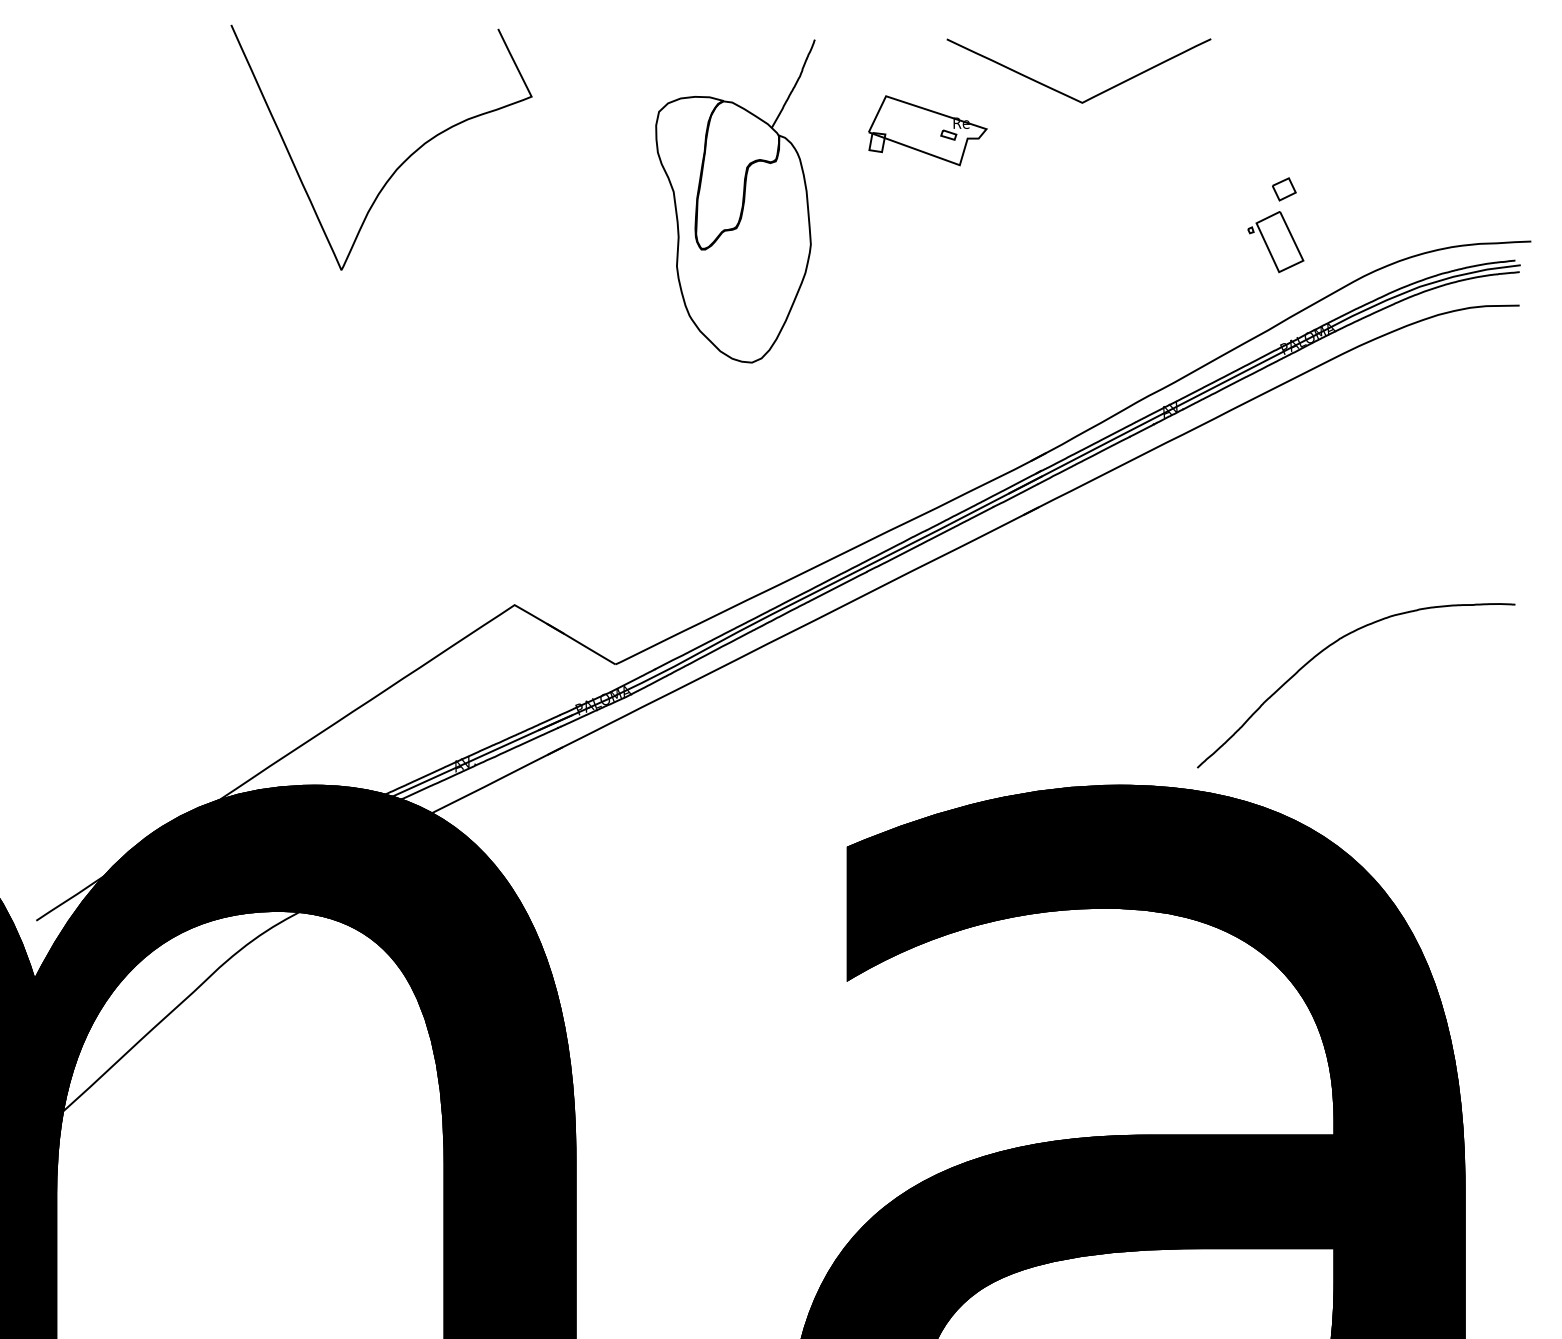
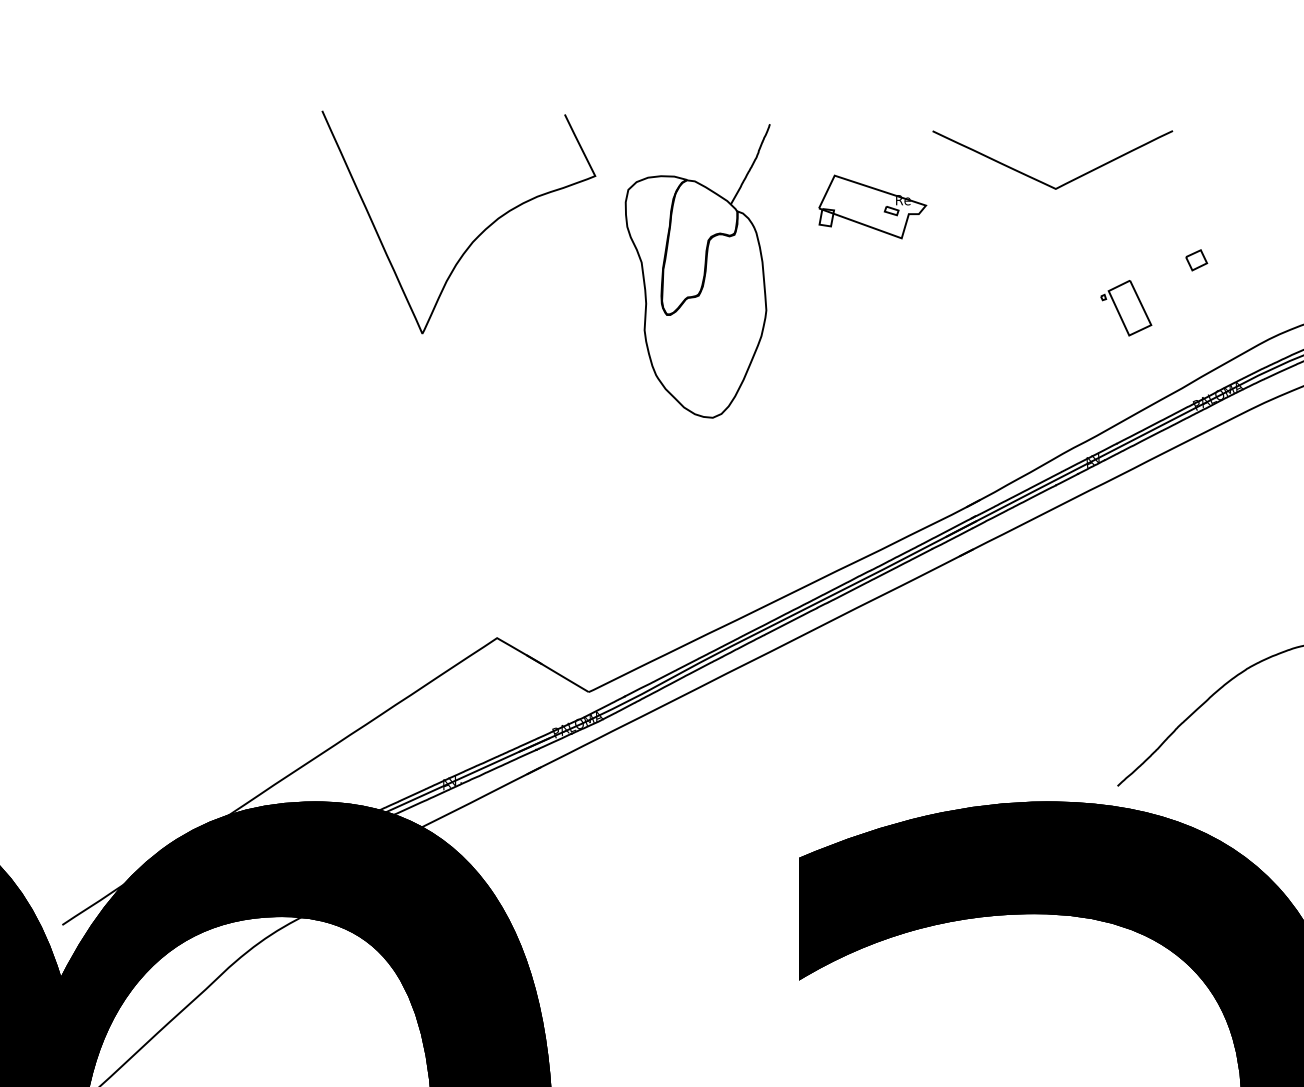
curve: (1067, 94) -> (1042, 181), moved
curve: (399, 165) -> (475, 238), moved
part: (1275, 242) -> (1125, 308), moved

